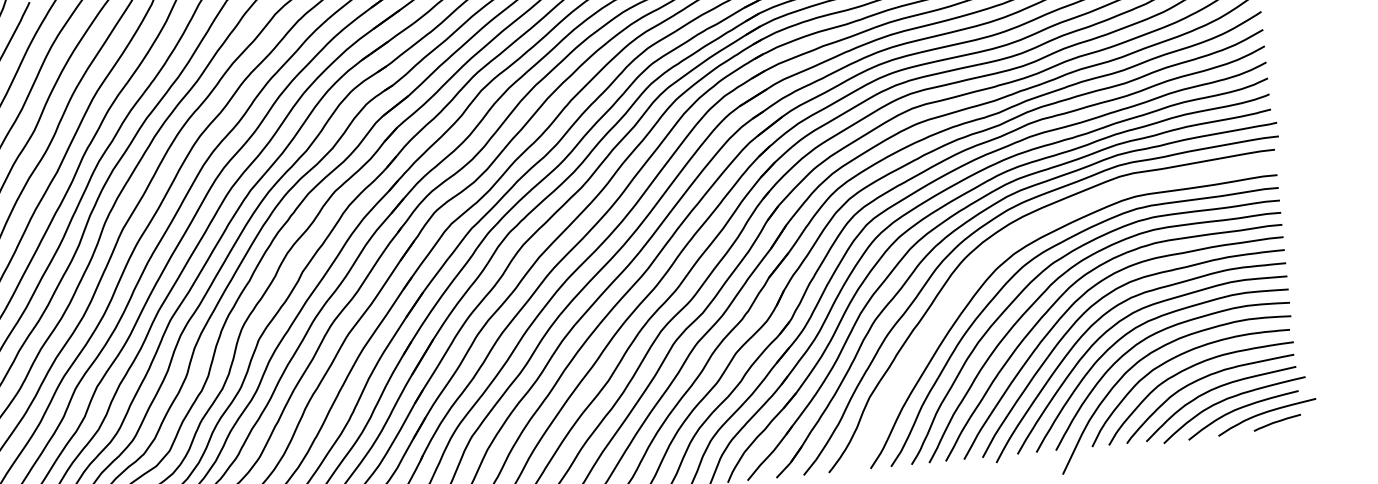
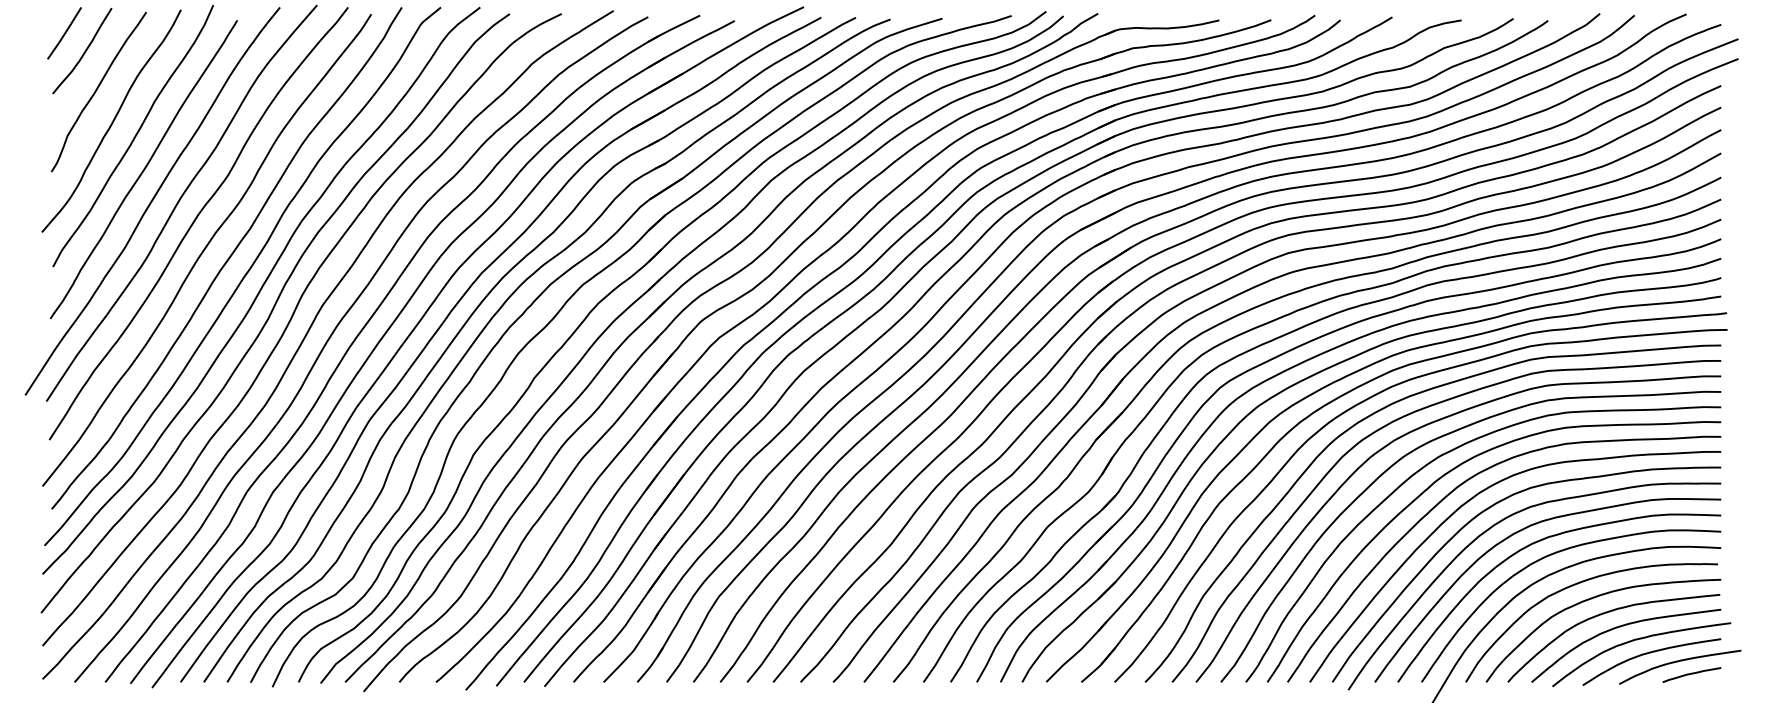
curve: (1015, 237) -> (1398, 420), added

